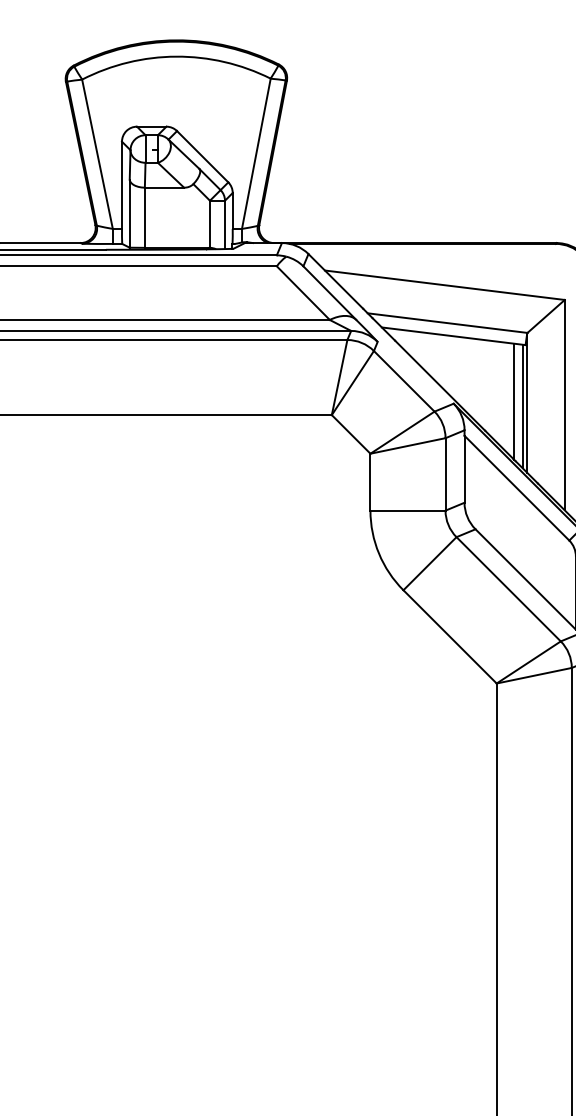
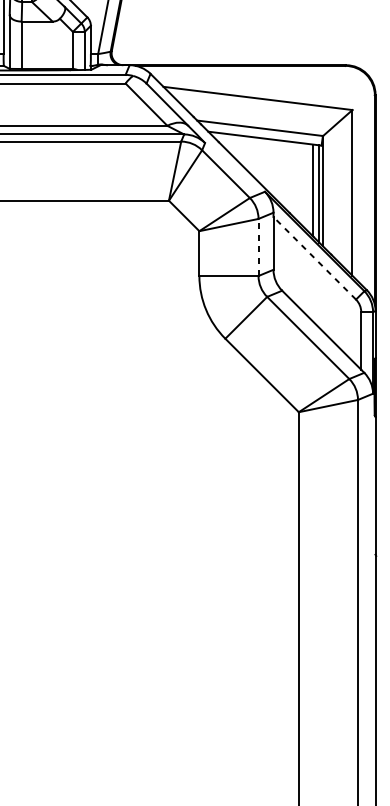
line: (445, 473) -> (258, 246), solid -> dashed
line: (516, 487) -> (314, 257), solid -> dashed

